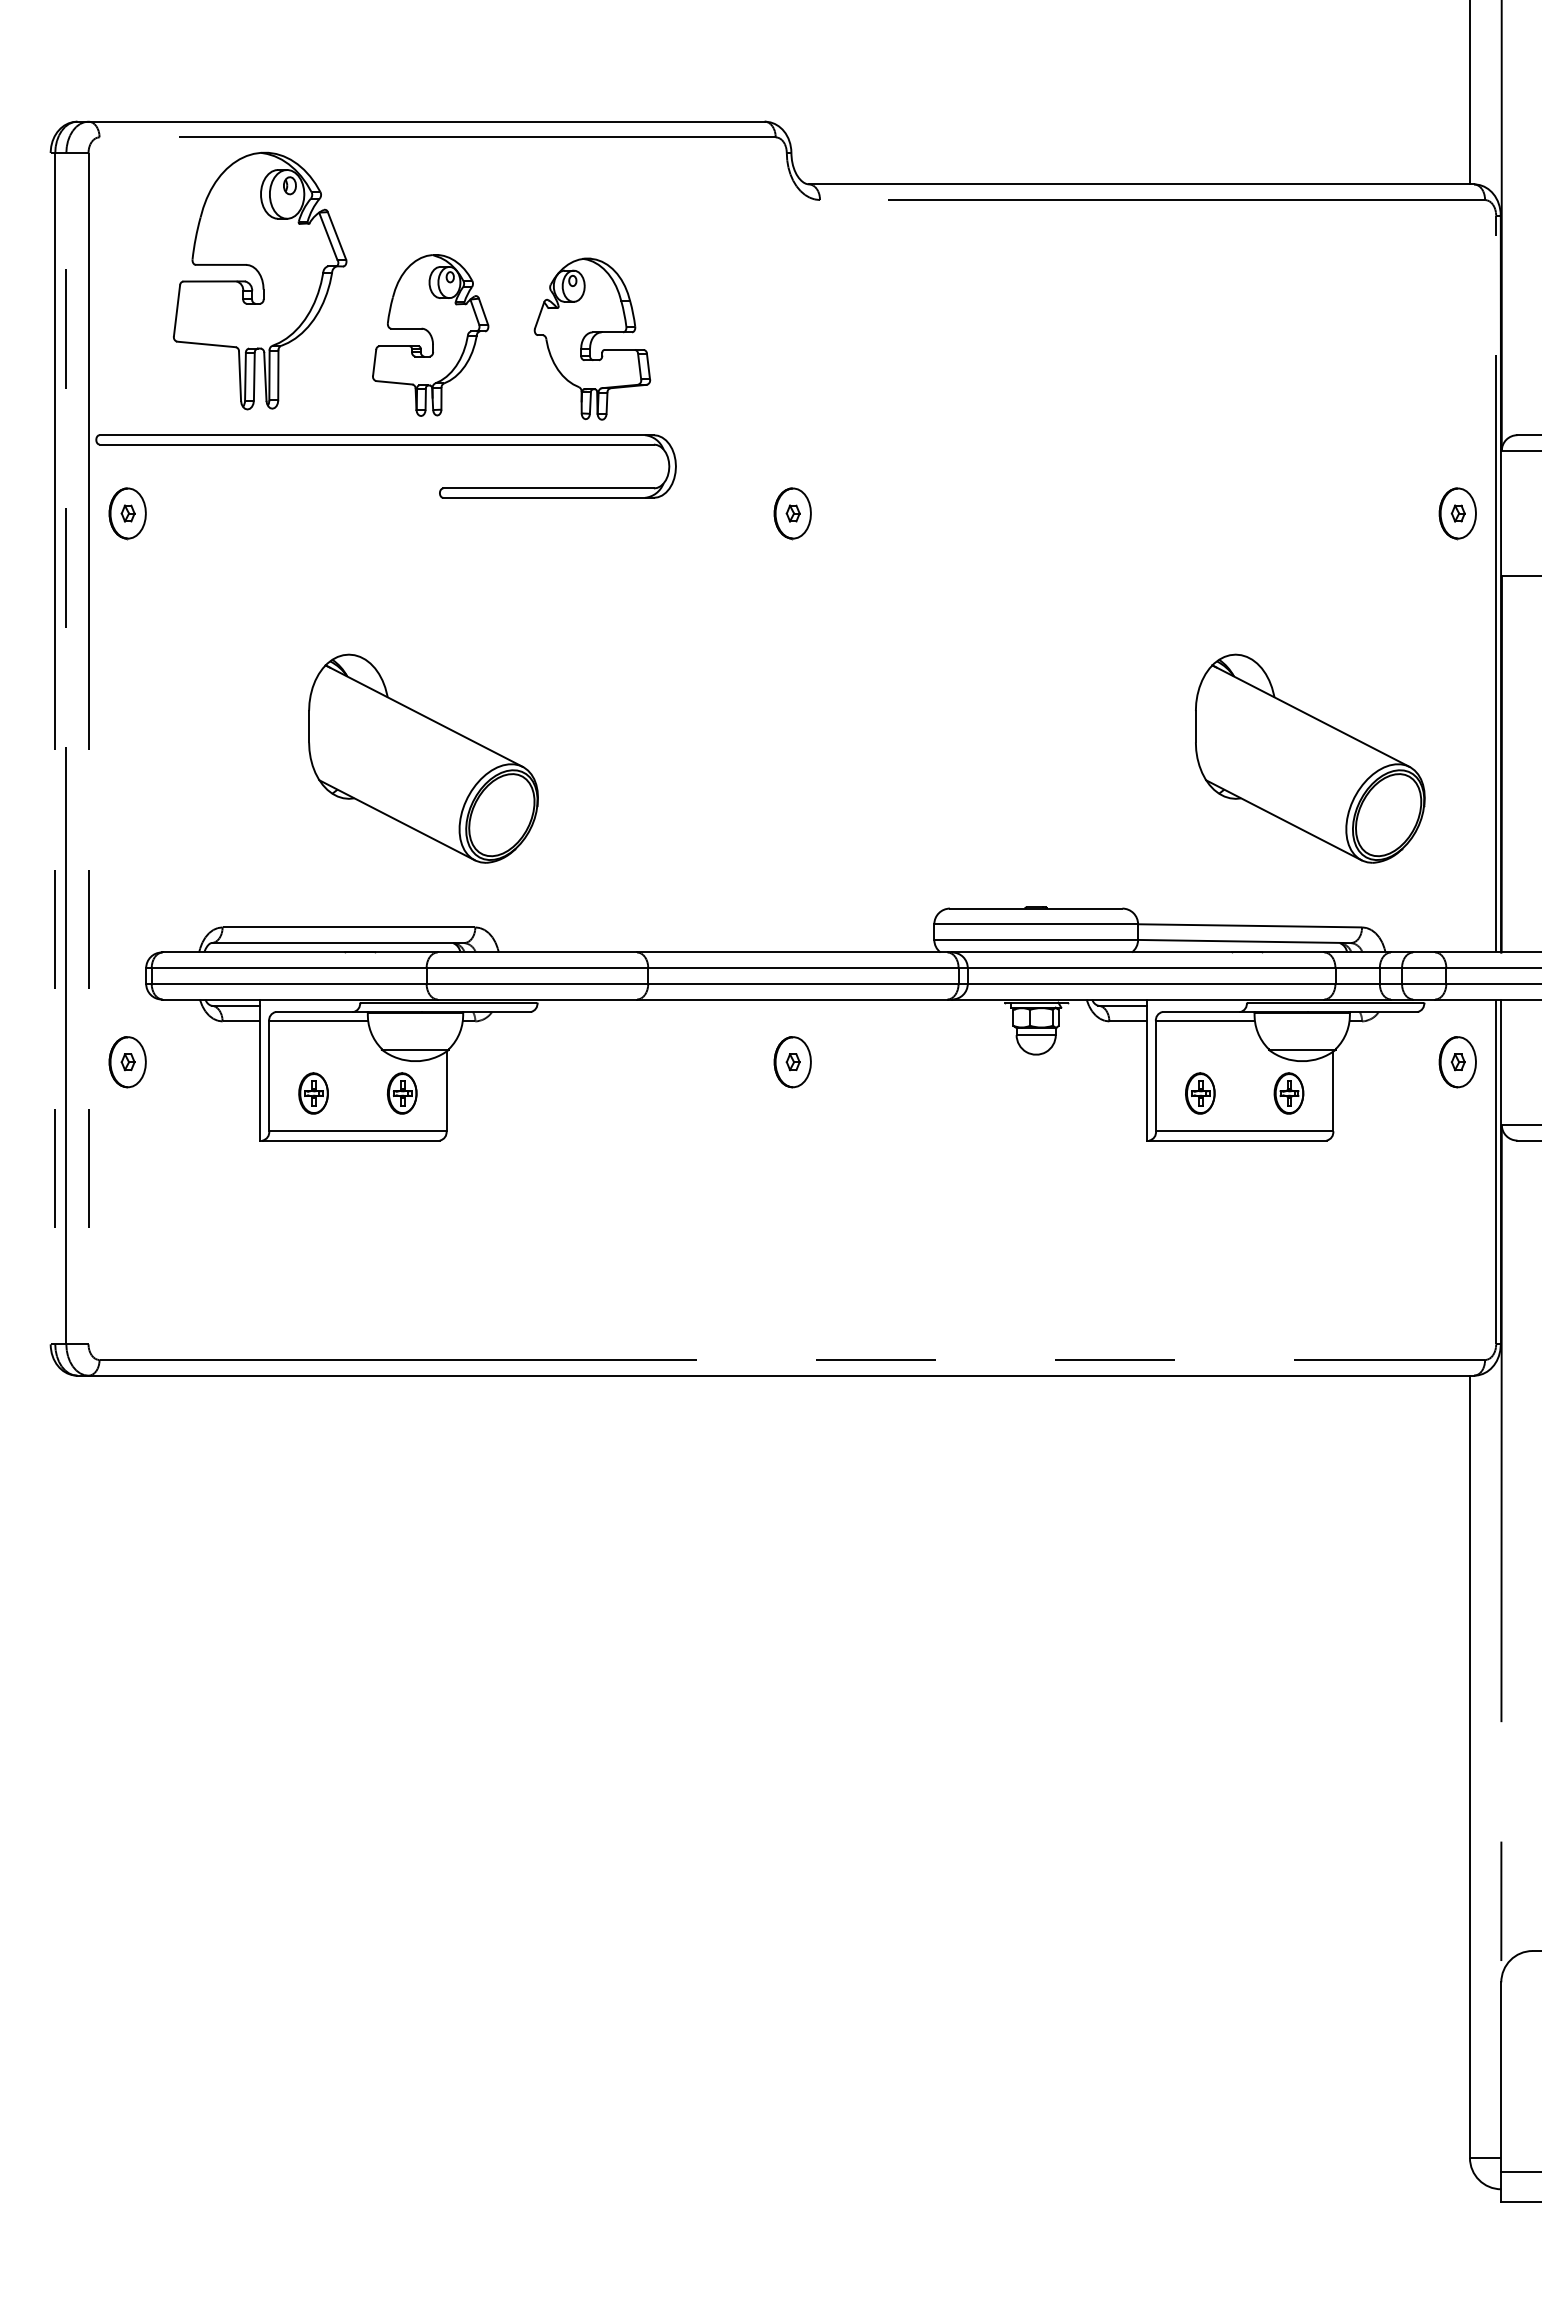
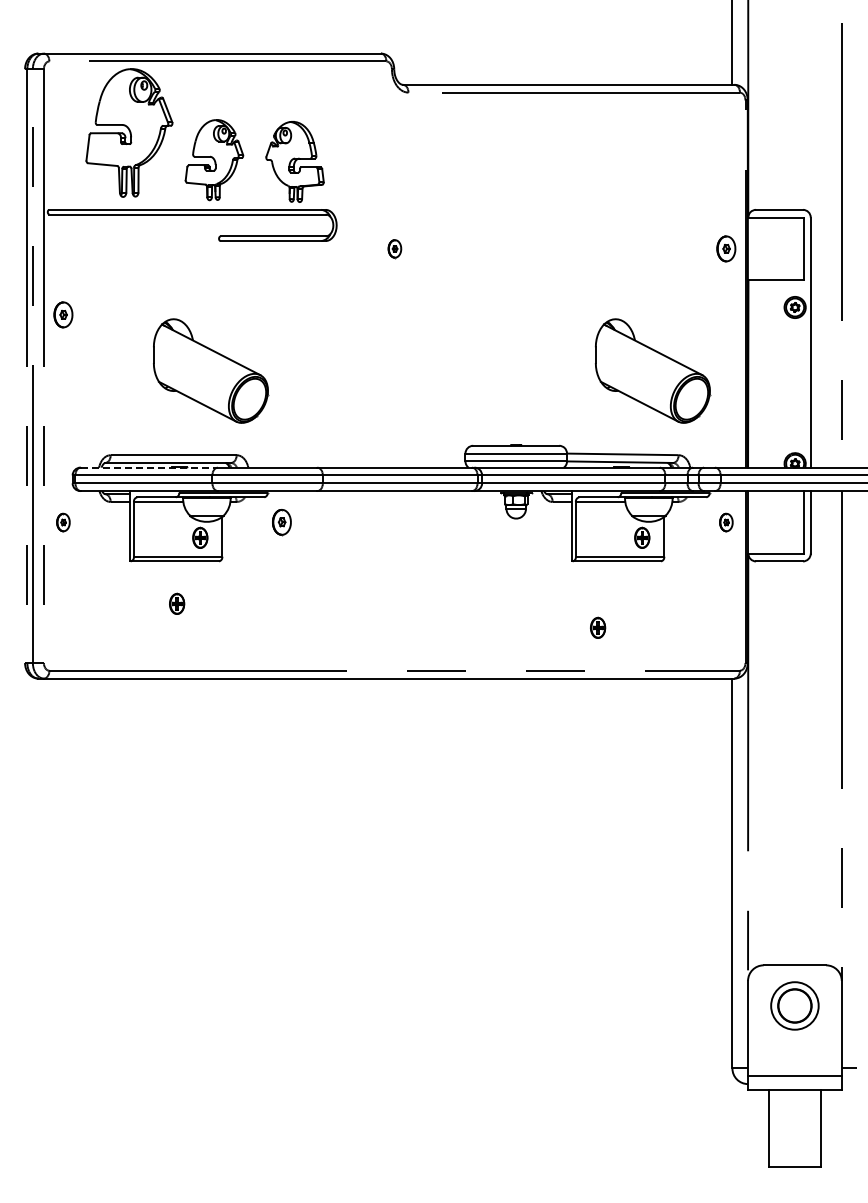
part: (127, 512) -> (63, 314), moved
part: (791, 512) -> (394, 248), size x0.7
line: (300, 952) -> (149, 467), solid -> dashed
part: (127, 1062) -> (63, 522), size x0.7
part: (791, 1062) -> (281, 522), moved
part: (1458, 1062) -> (726, 522), size x0.7
part: (314, 1092) -> (177, 603), moved
part: (1201, 1092) -> (598, 627), moved

